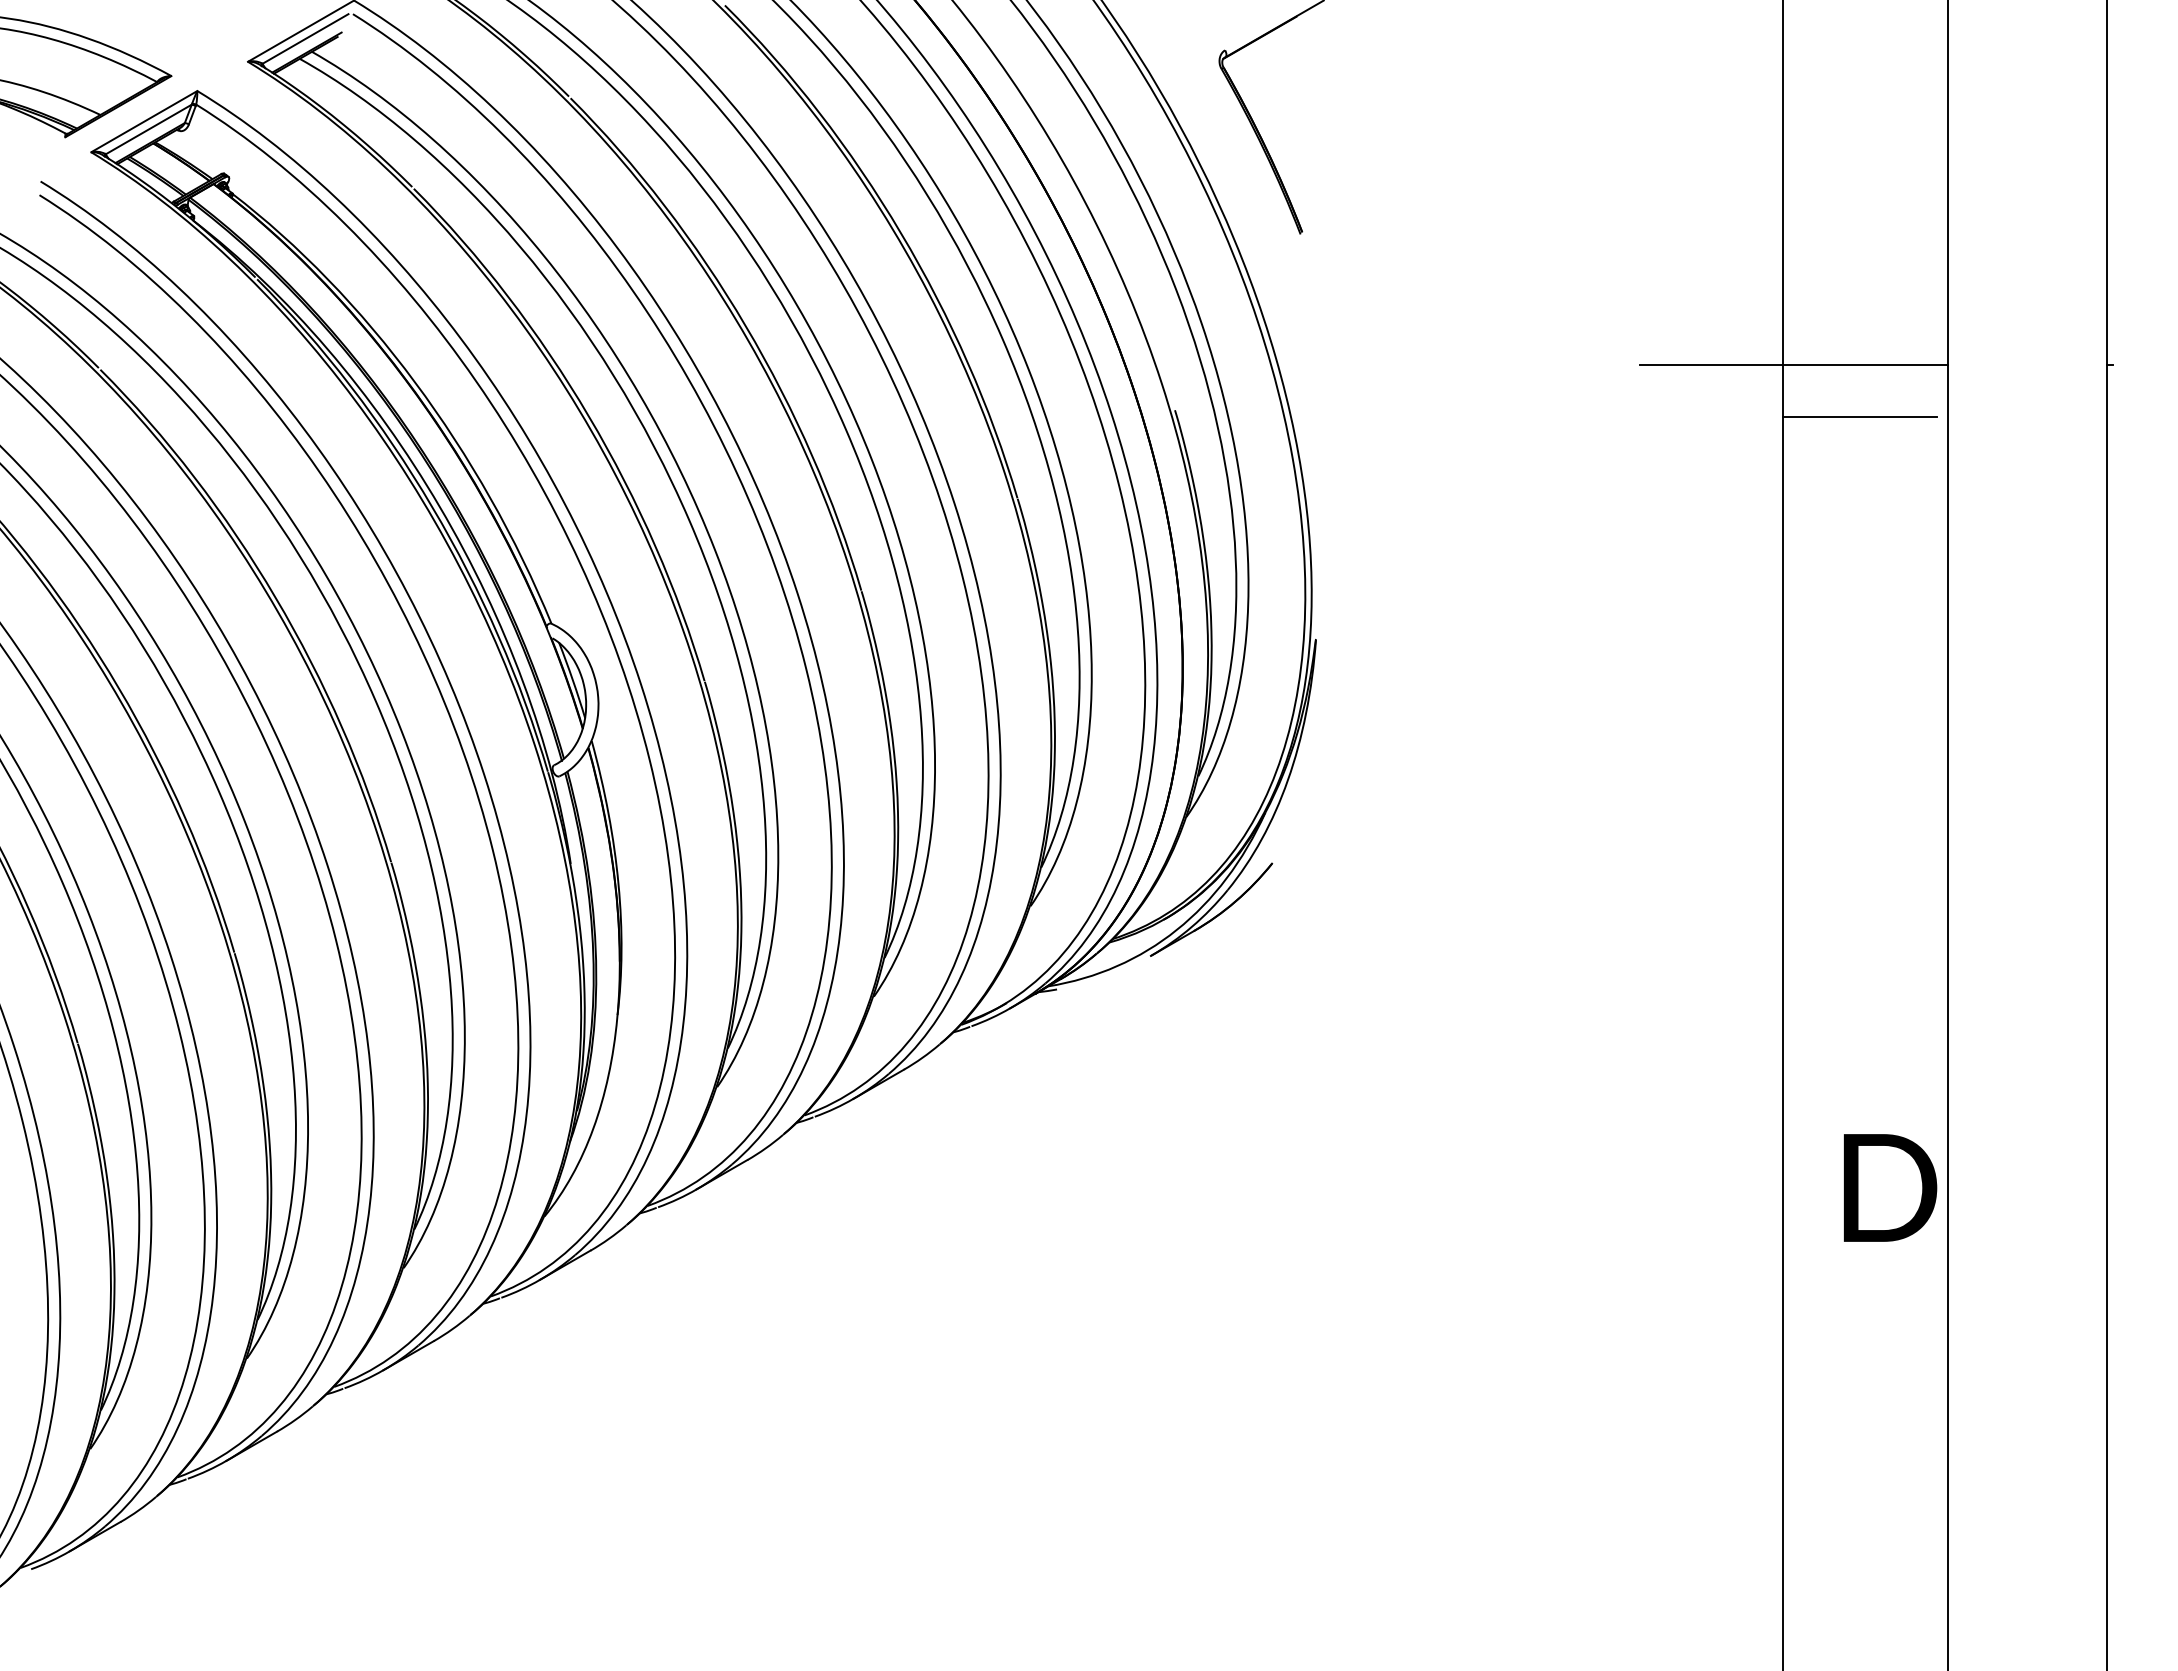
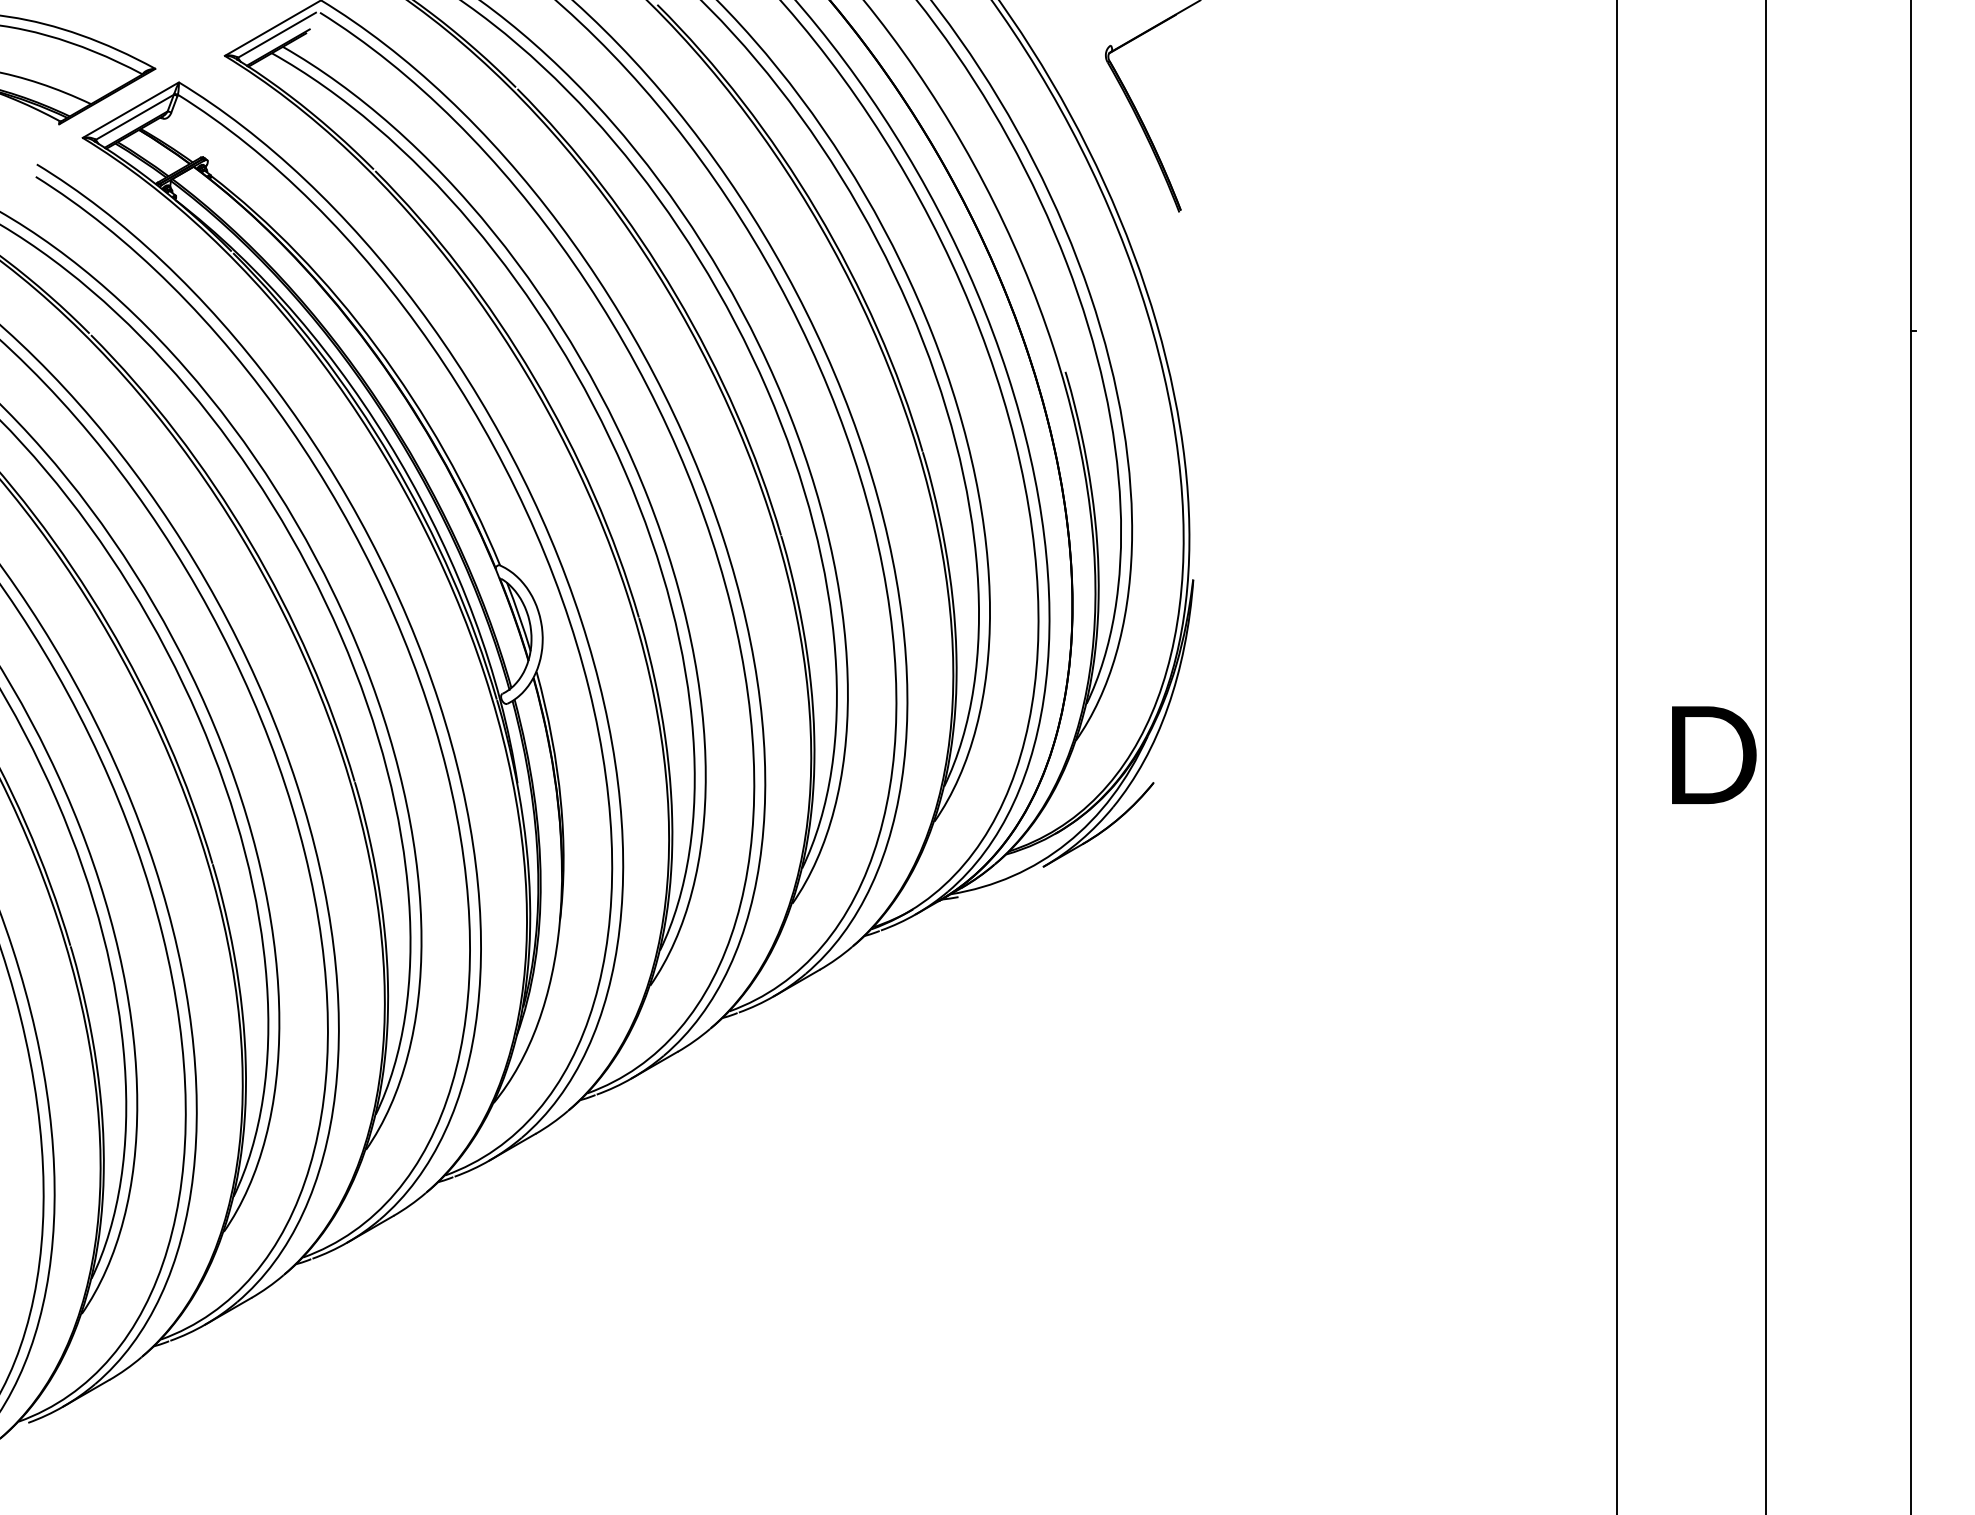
line: (1793, 365) -> (1626, 331), removed
line: (1859, 416) -> (1686, 377), removed
text: (1890, 1187) -> (1714, 754), moved

